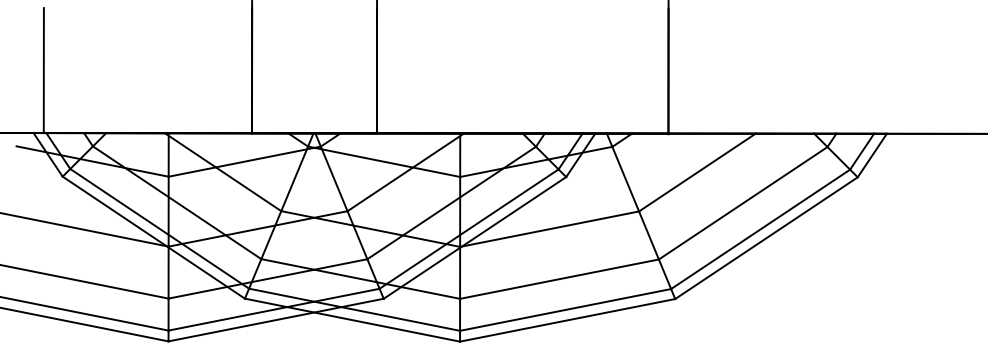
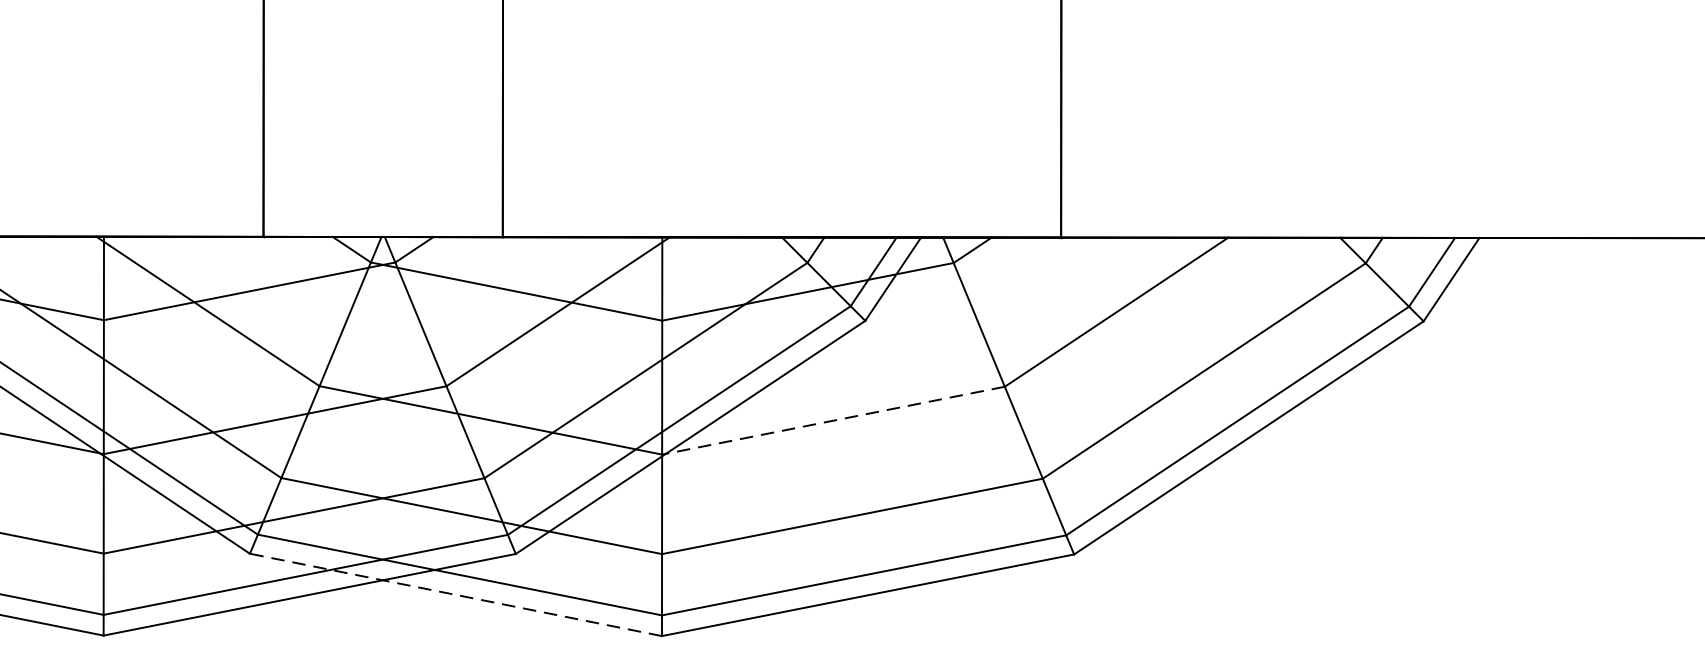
line: (549, 229) -> (833, 421), solid -> dashed
line: (352, 320) -> (455, 595), solid -> dashed

